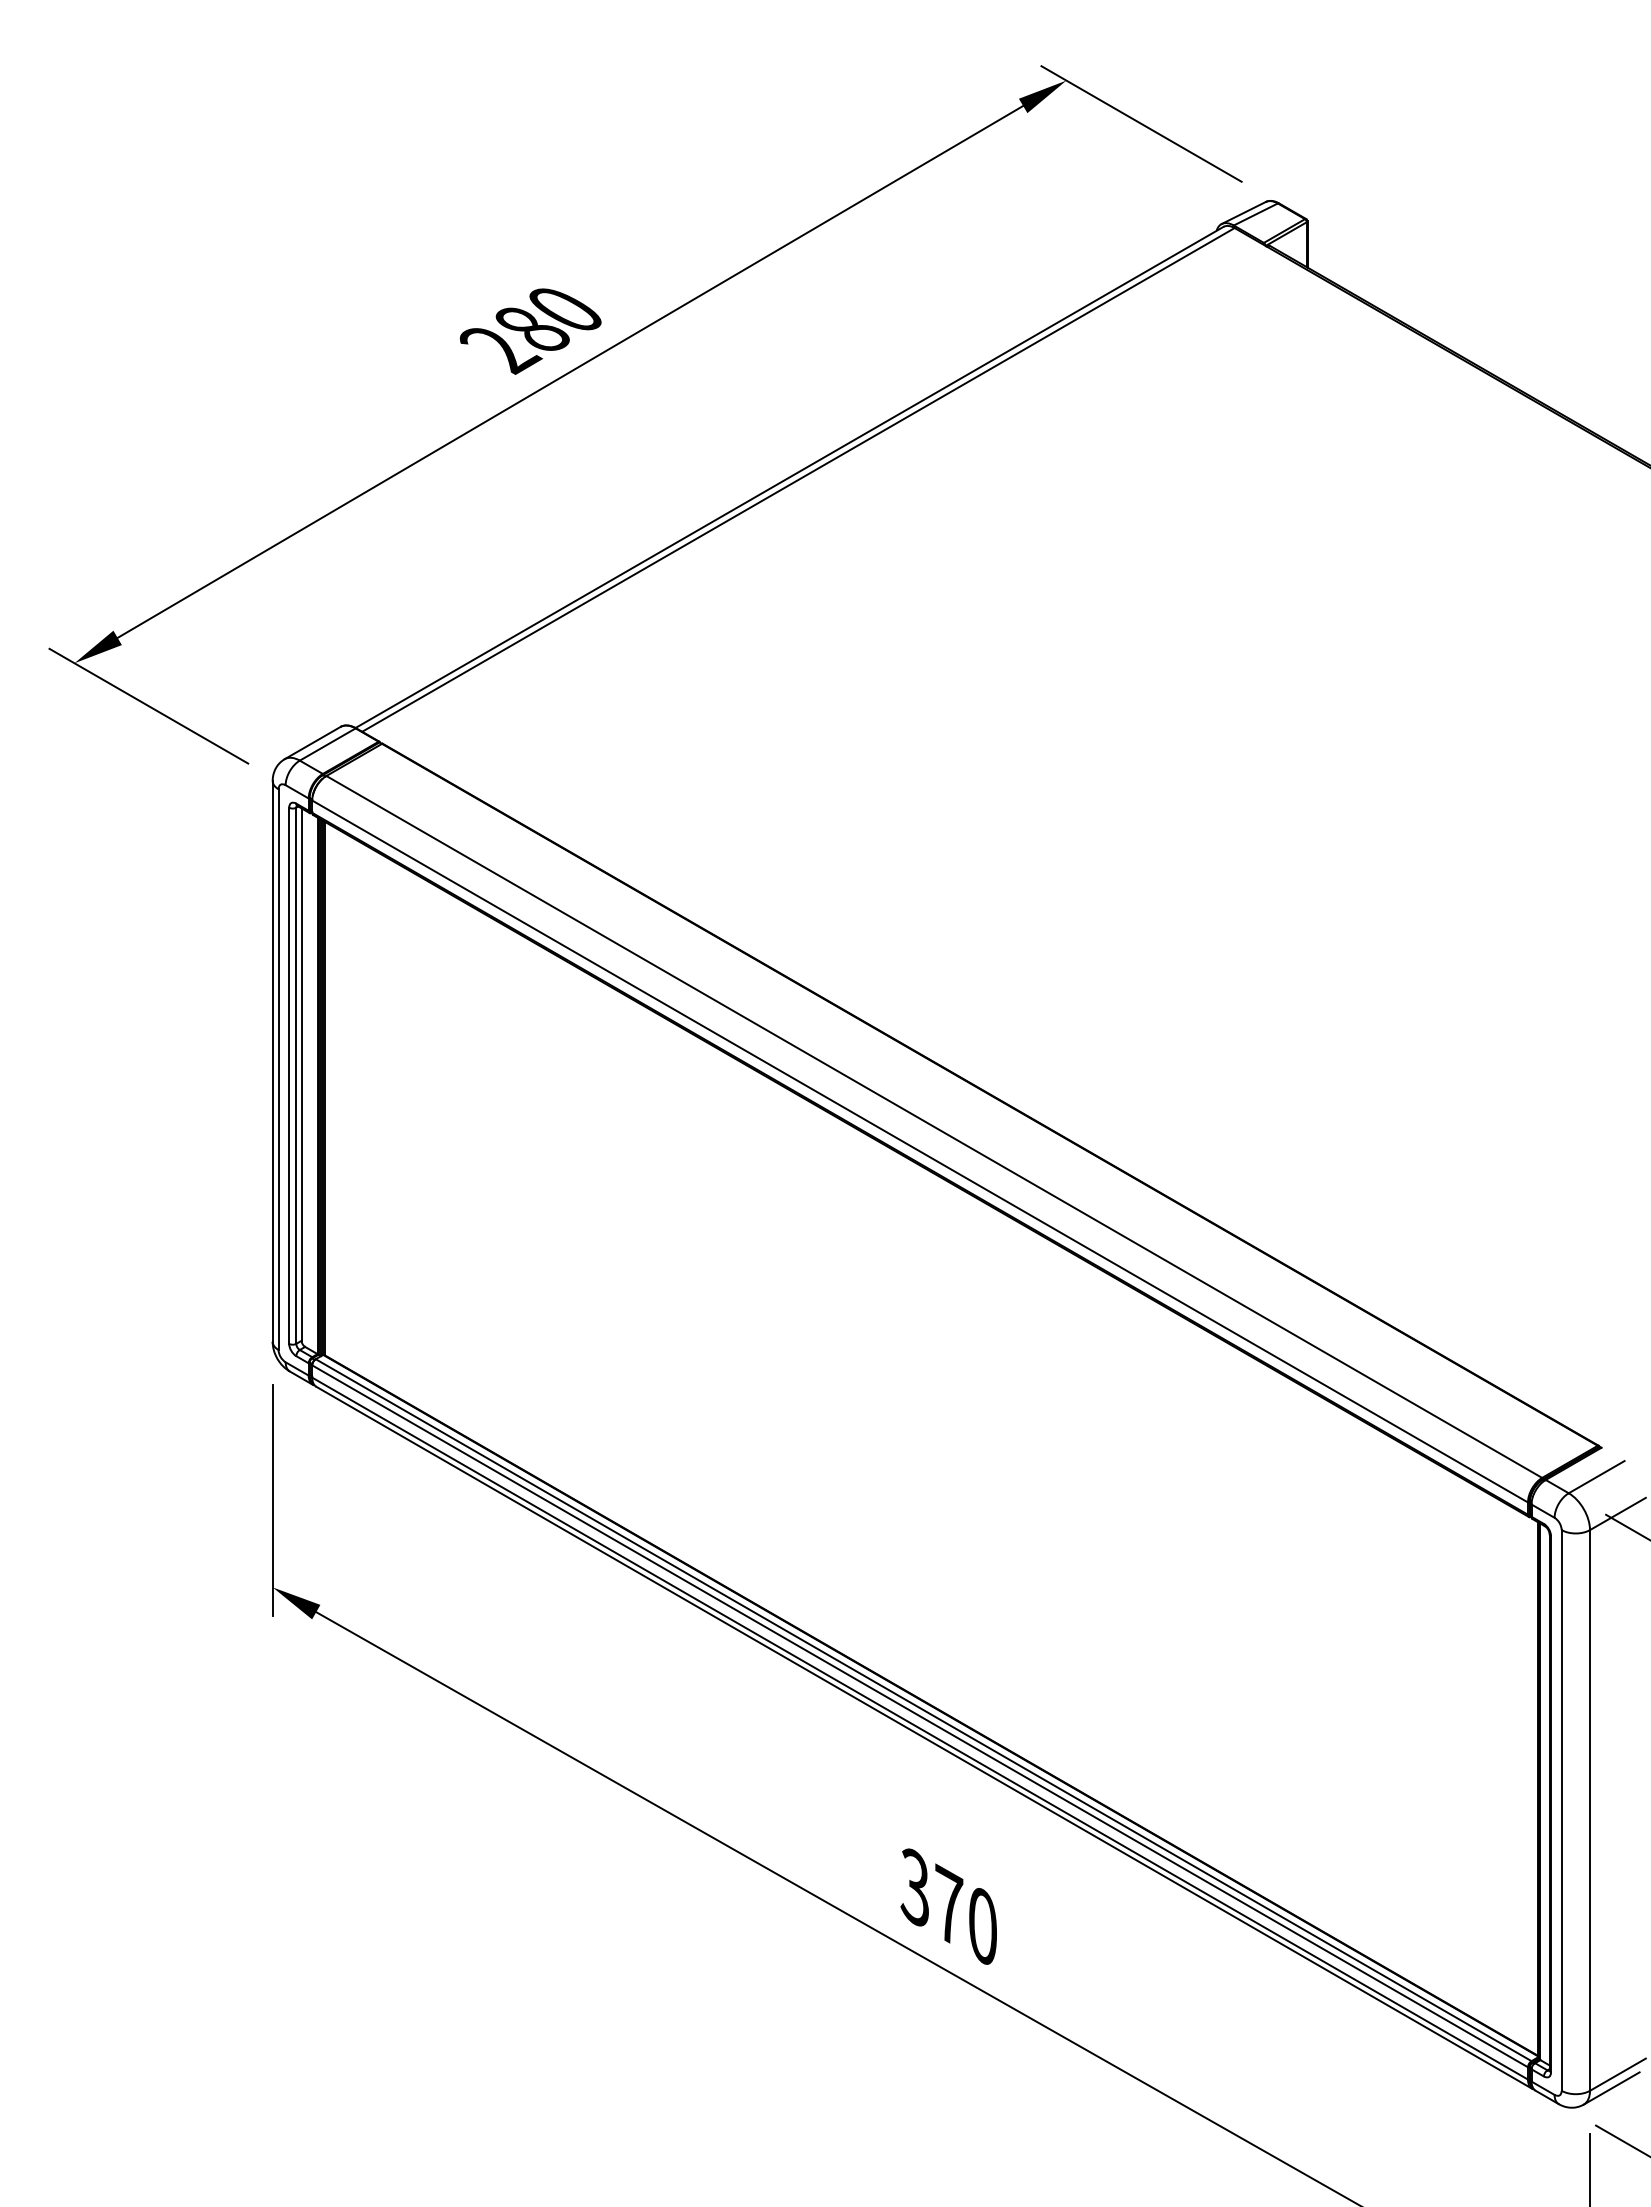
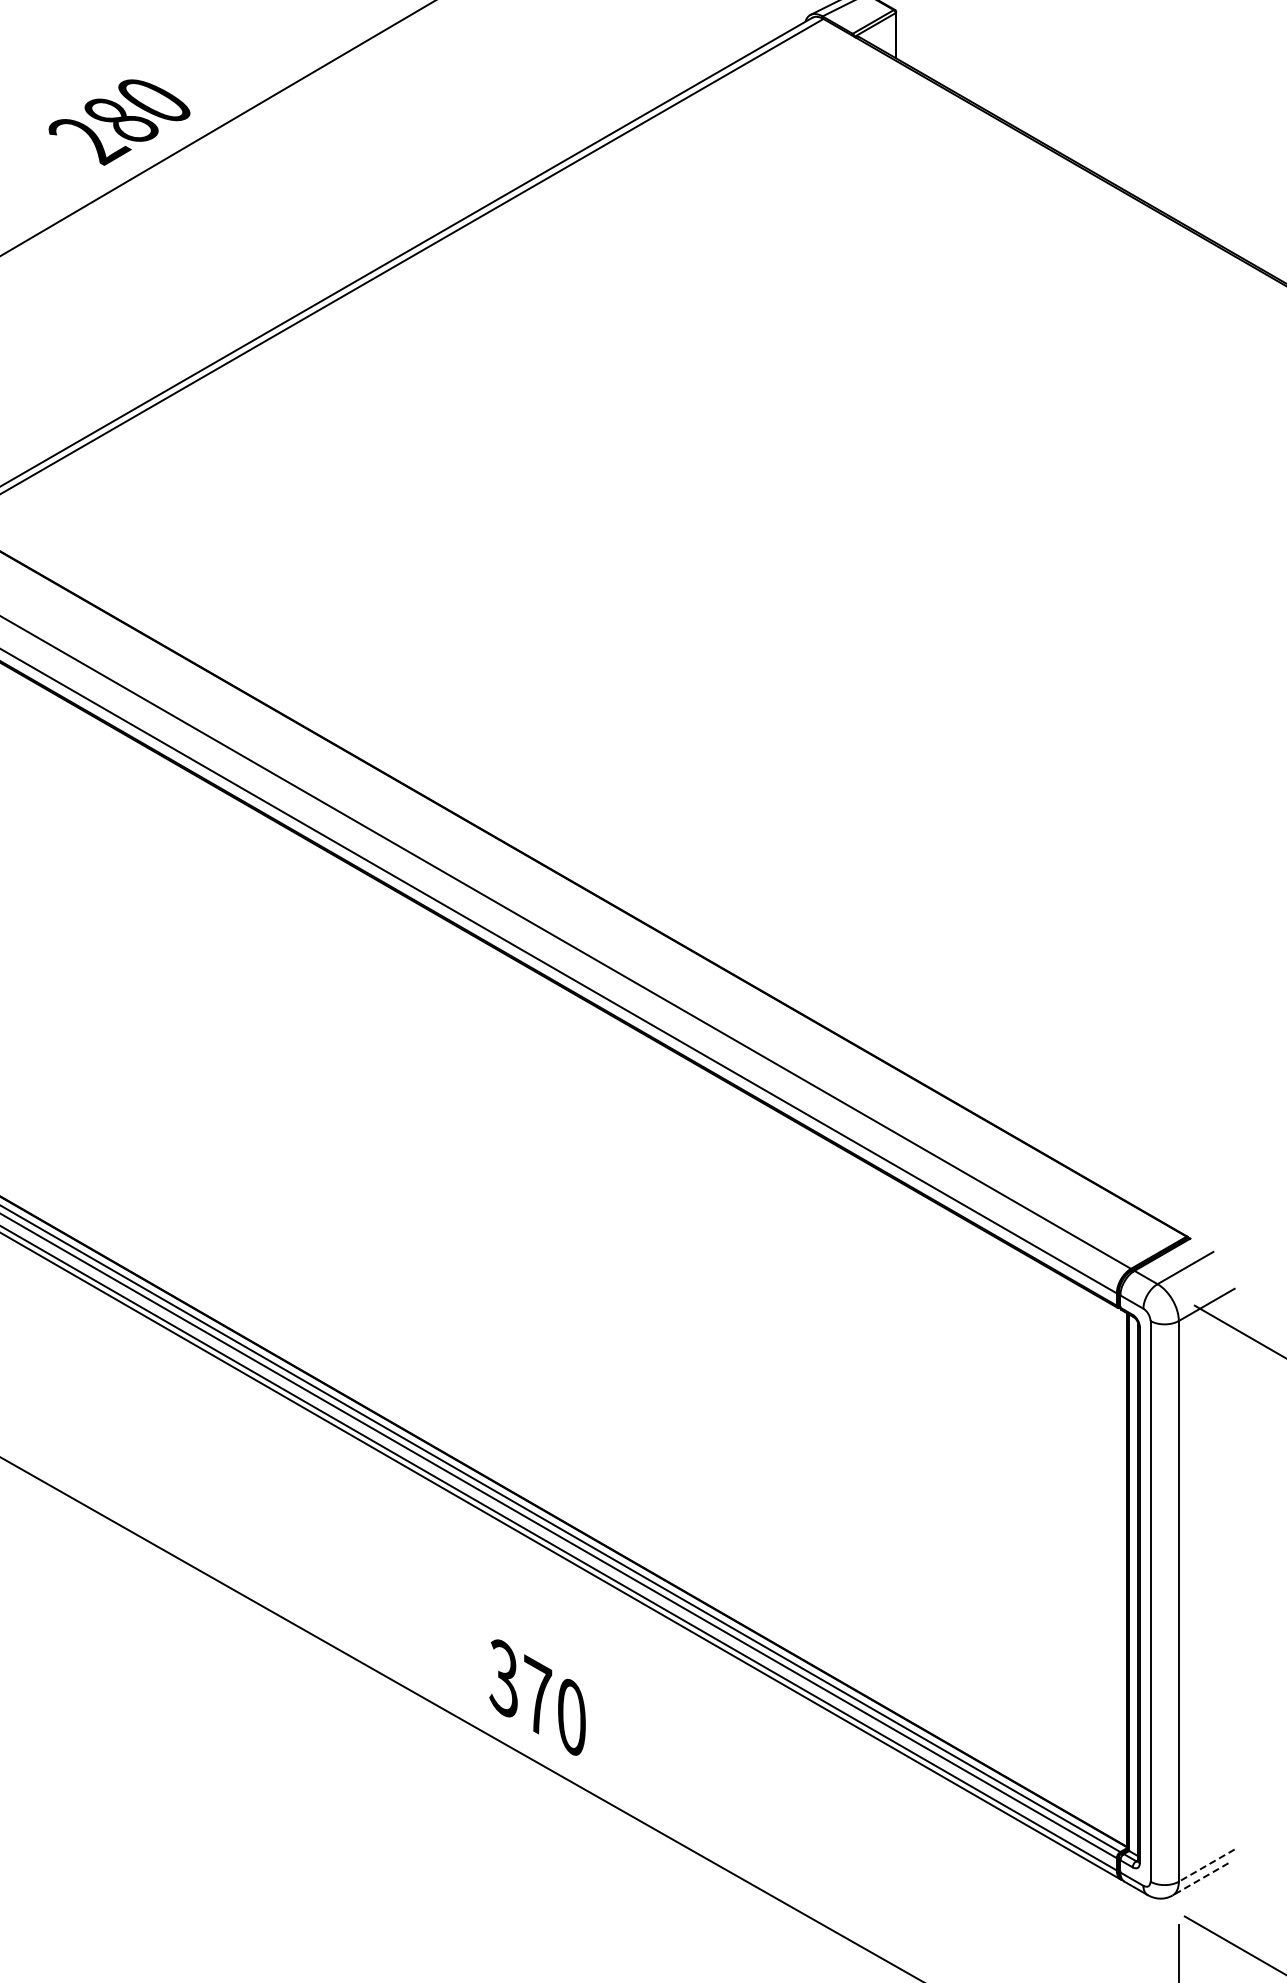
line: (1617, 2074) -> (1206, 1865), solid -> dashed
line: (1611, 2088) -> (1200, 1879), solid -> dashed

